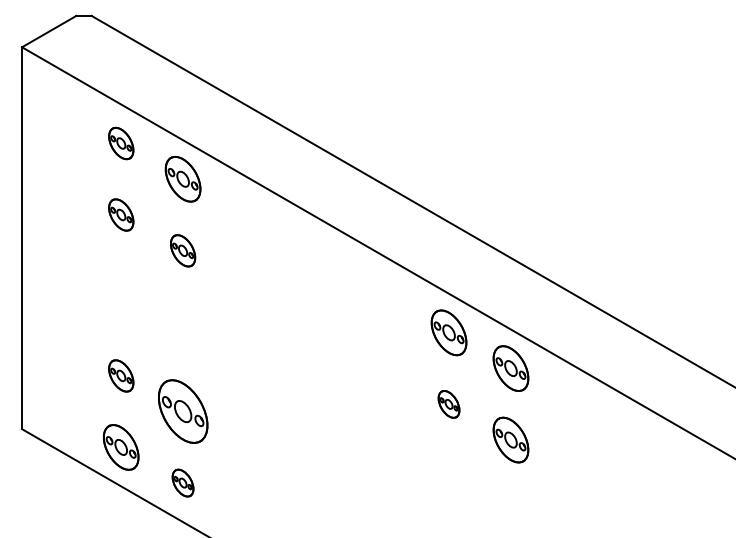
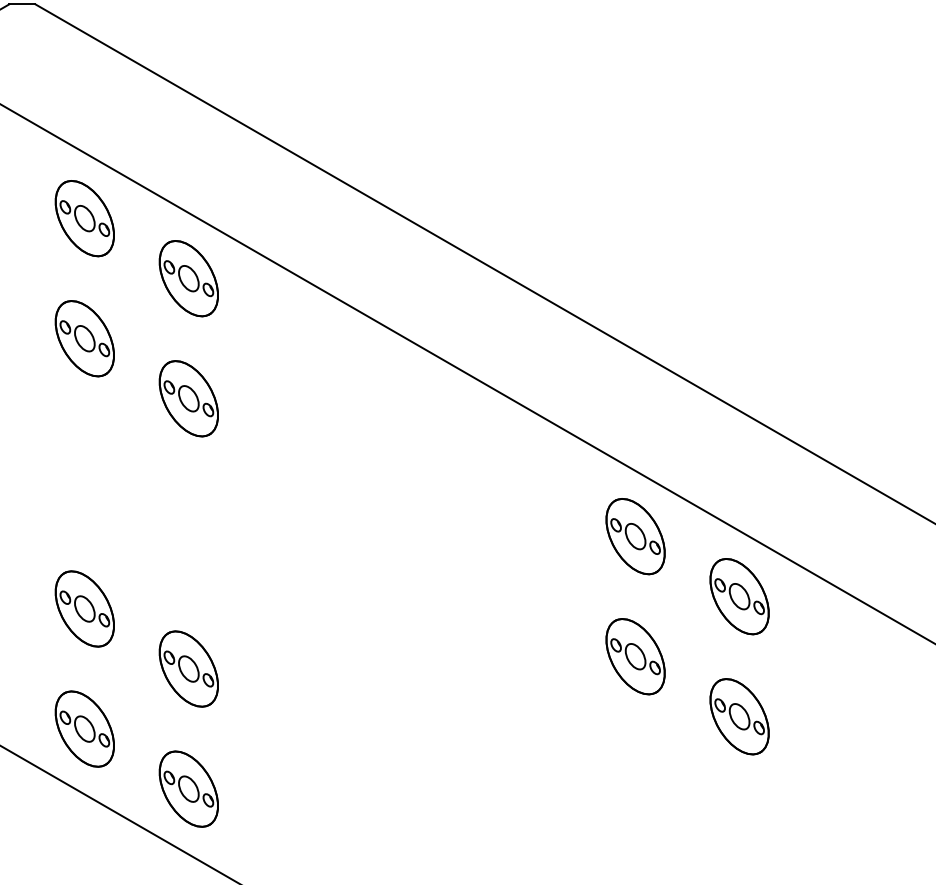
part: (121, 143) -> (85, 218), size x1.43
part: (121, 214) -> (85, 337), size x1.43
part: (182, 250) -> (187, 398), size x1.43
part: (121, 375) -> (85, 608), size x1.43
part: (448, 404) -> (634, 656), size x1.67
part: (182, 411) -> (187, 668), size x0.71
part: (182, 482) -> (187, 787), size x1.67

